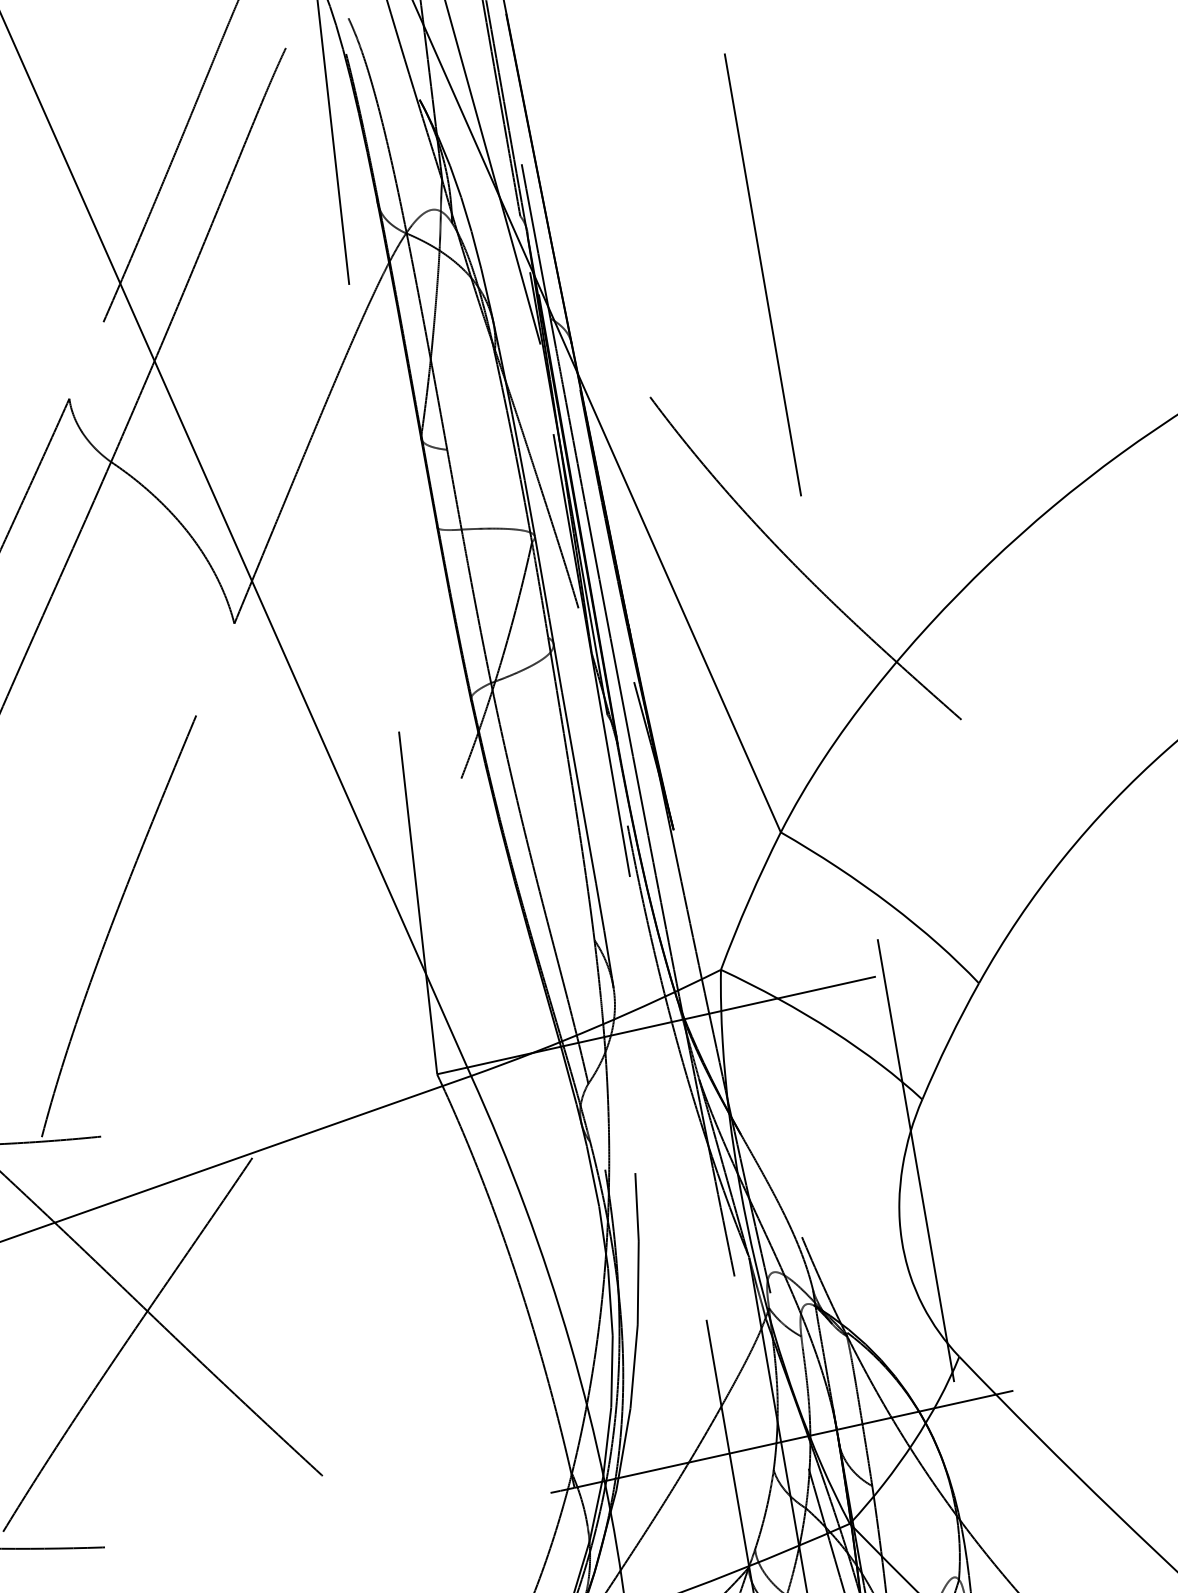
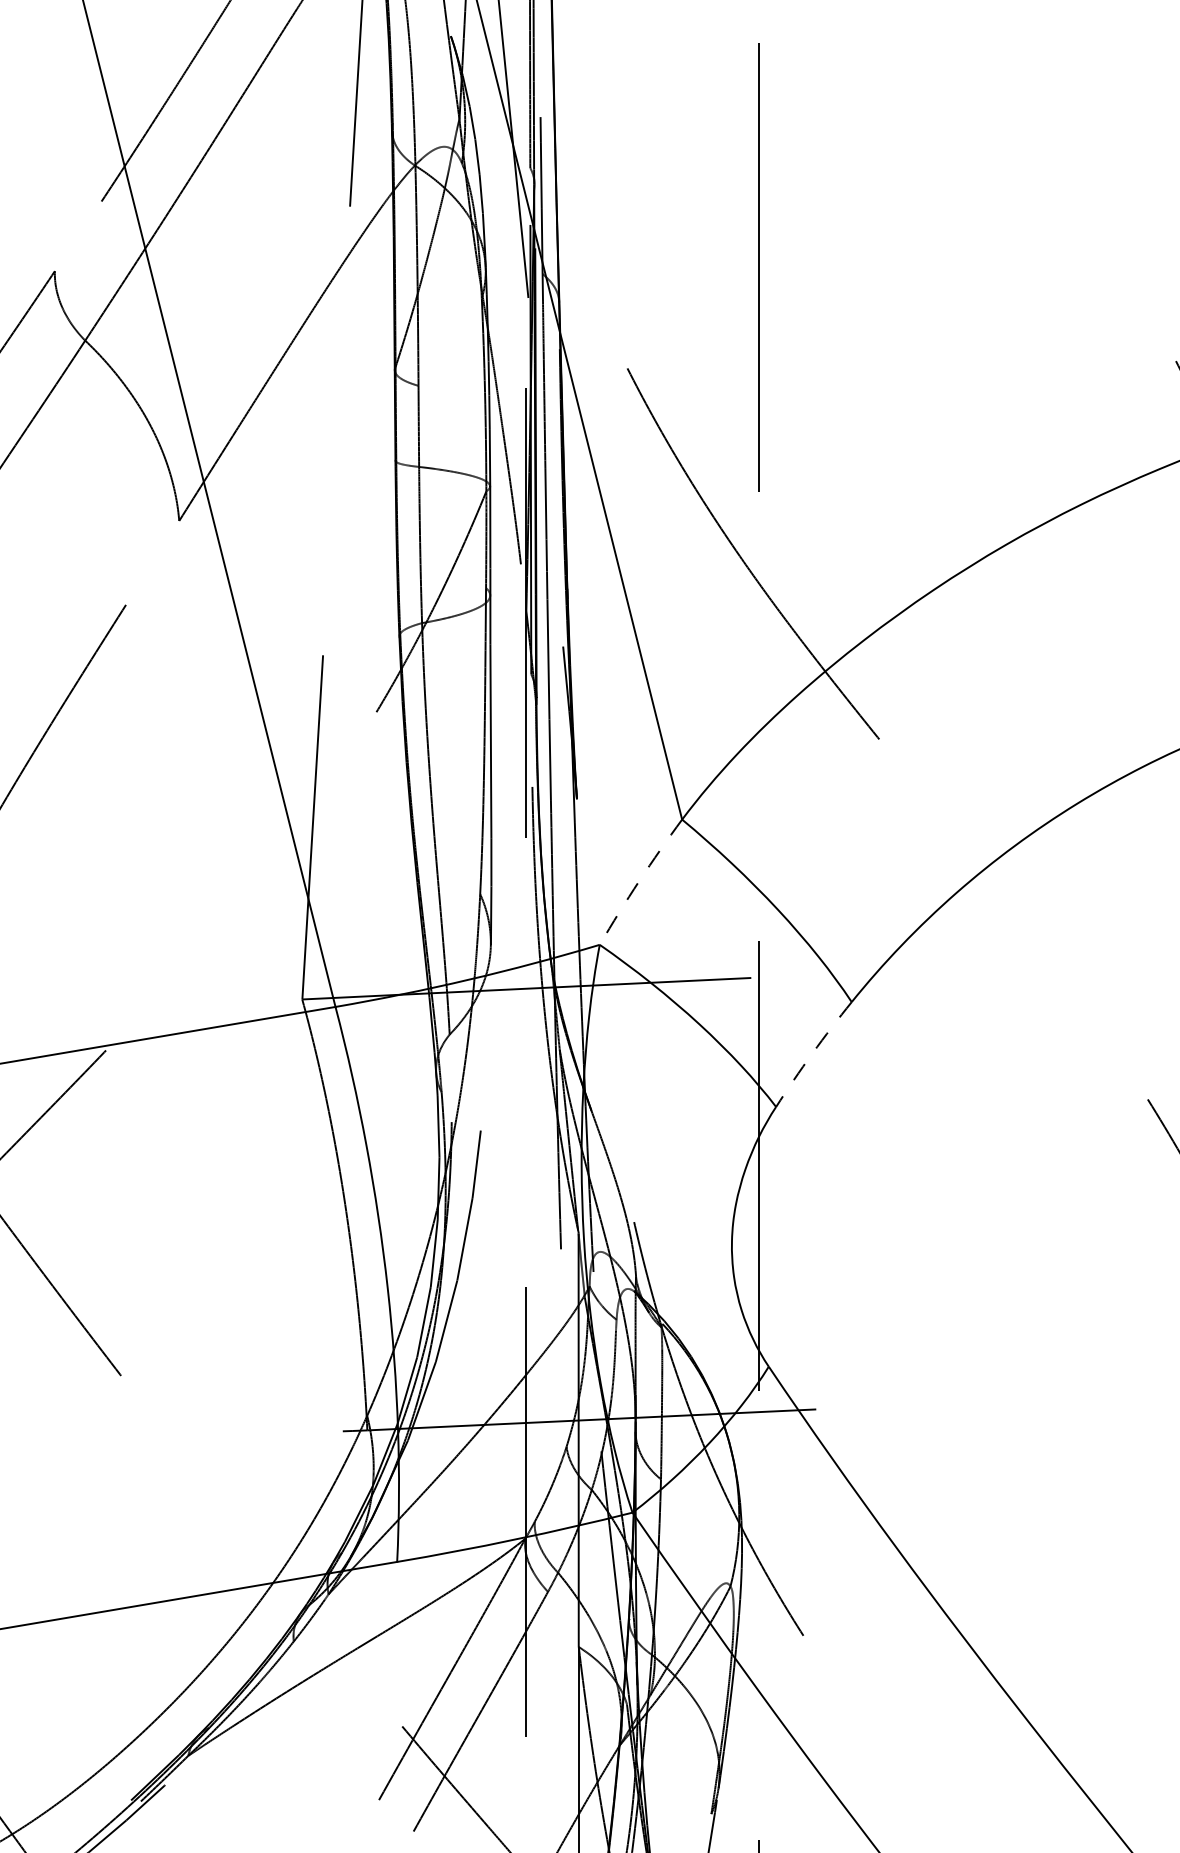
arc: (749, 900) -> (639, 881), solid -> dashed
arc: (949, 1040) -> (812, 1053), solid -> dashed

